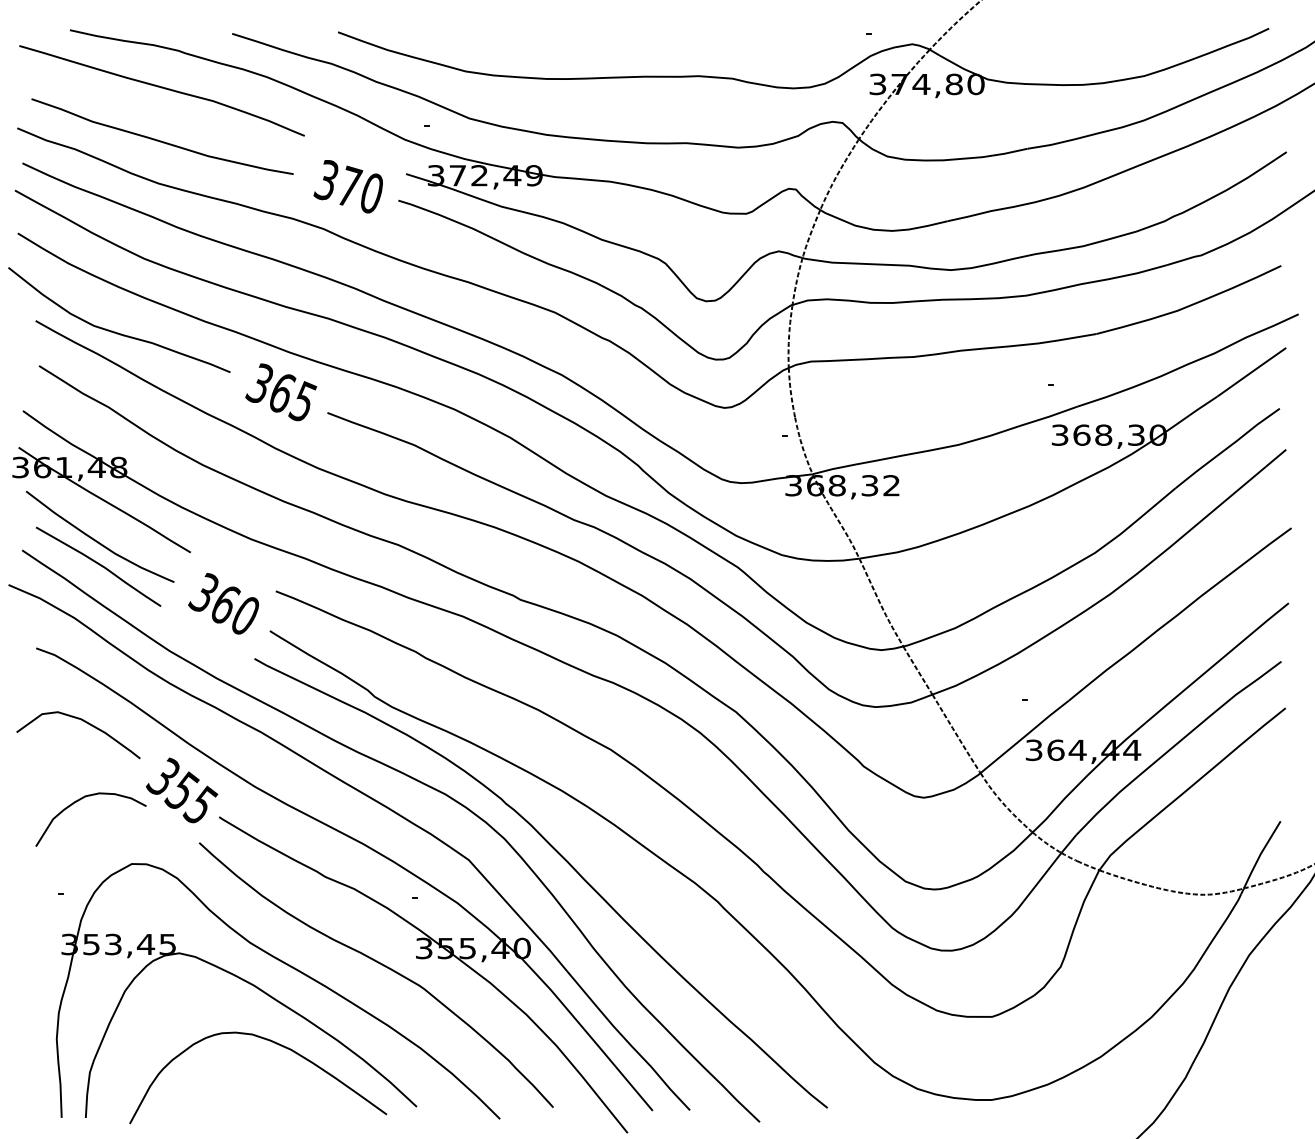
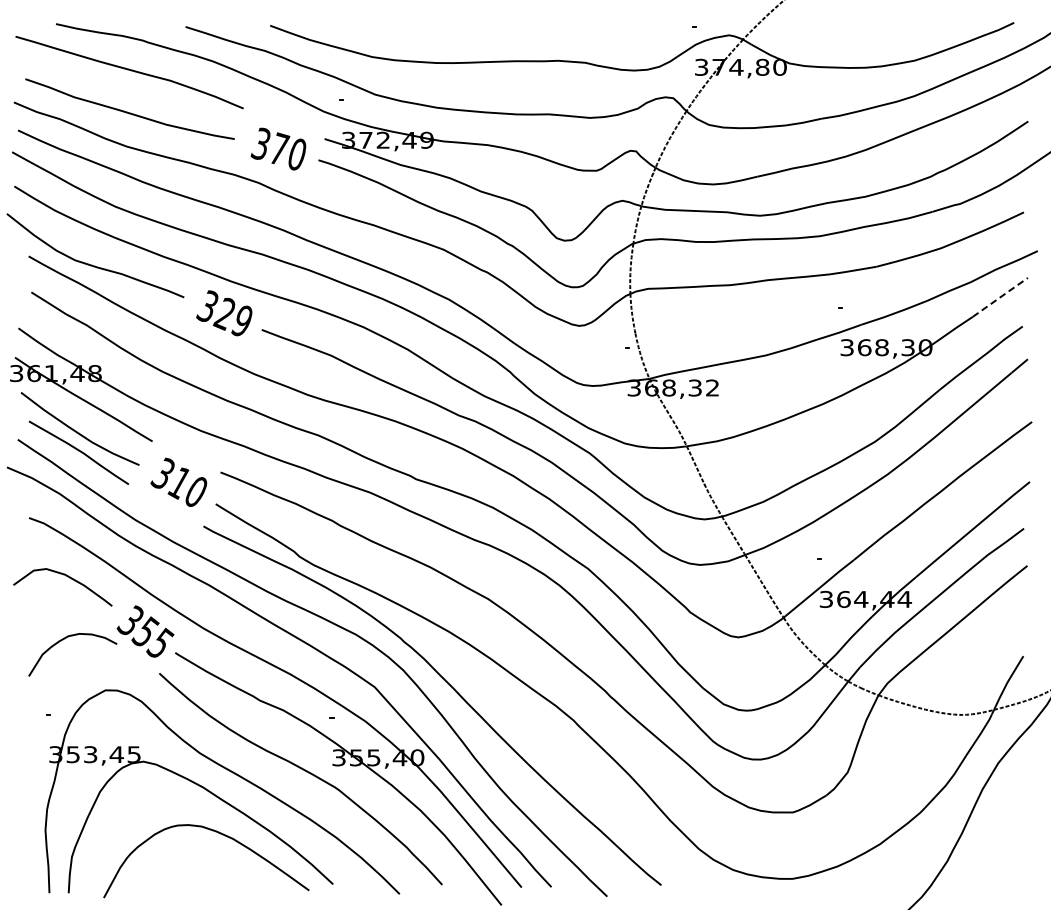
line: (1251, 372) -> (1000, 297), solid -> dashed
text: (290, 396) -> (232, 316), 365 -> 329
text: (224, 605) -> (179, 483), 360 -> 310

